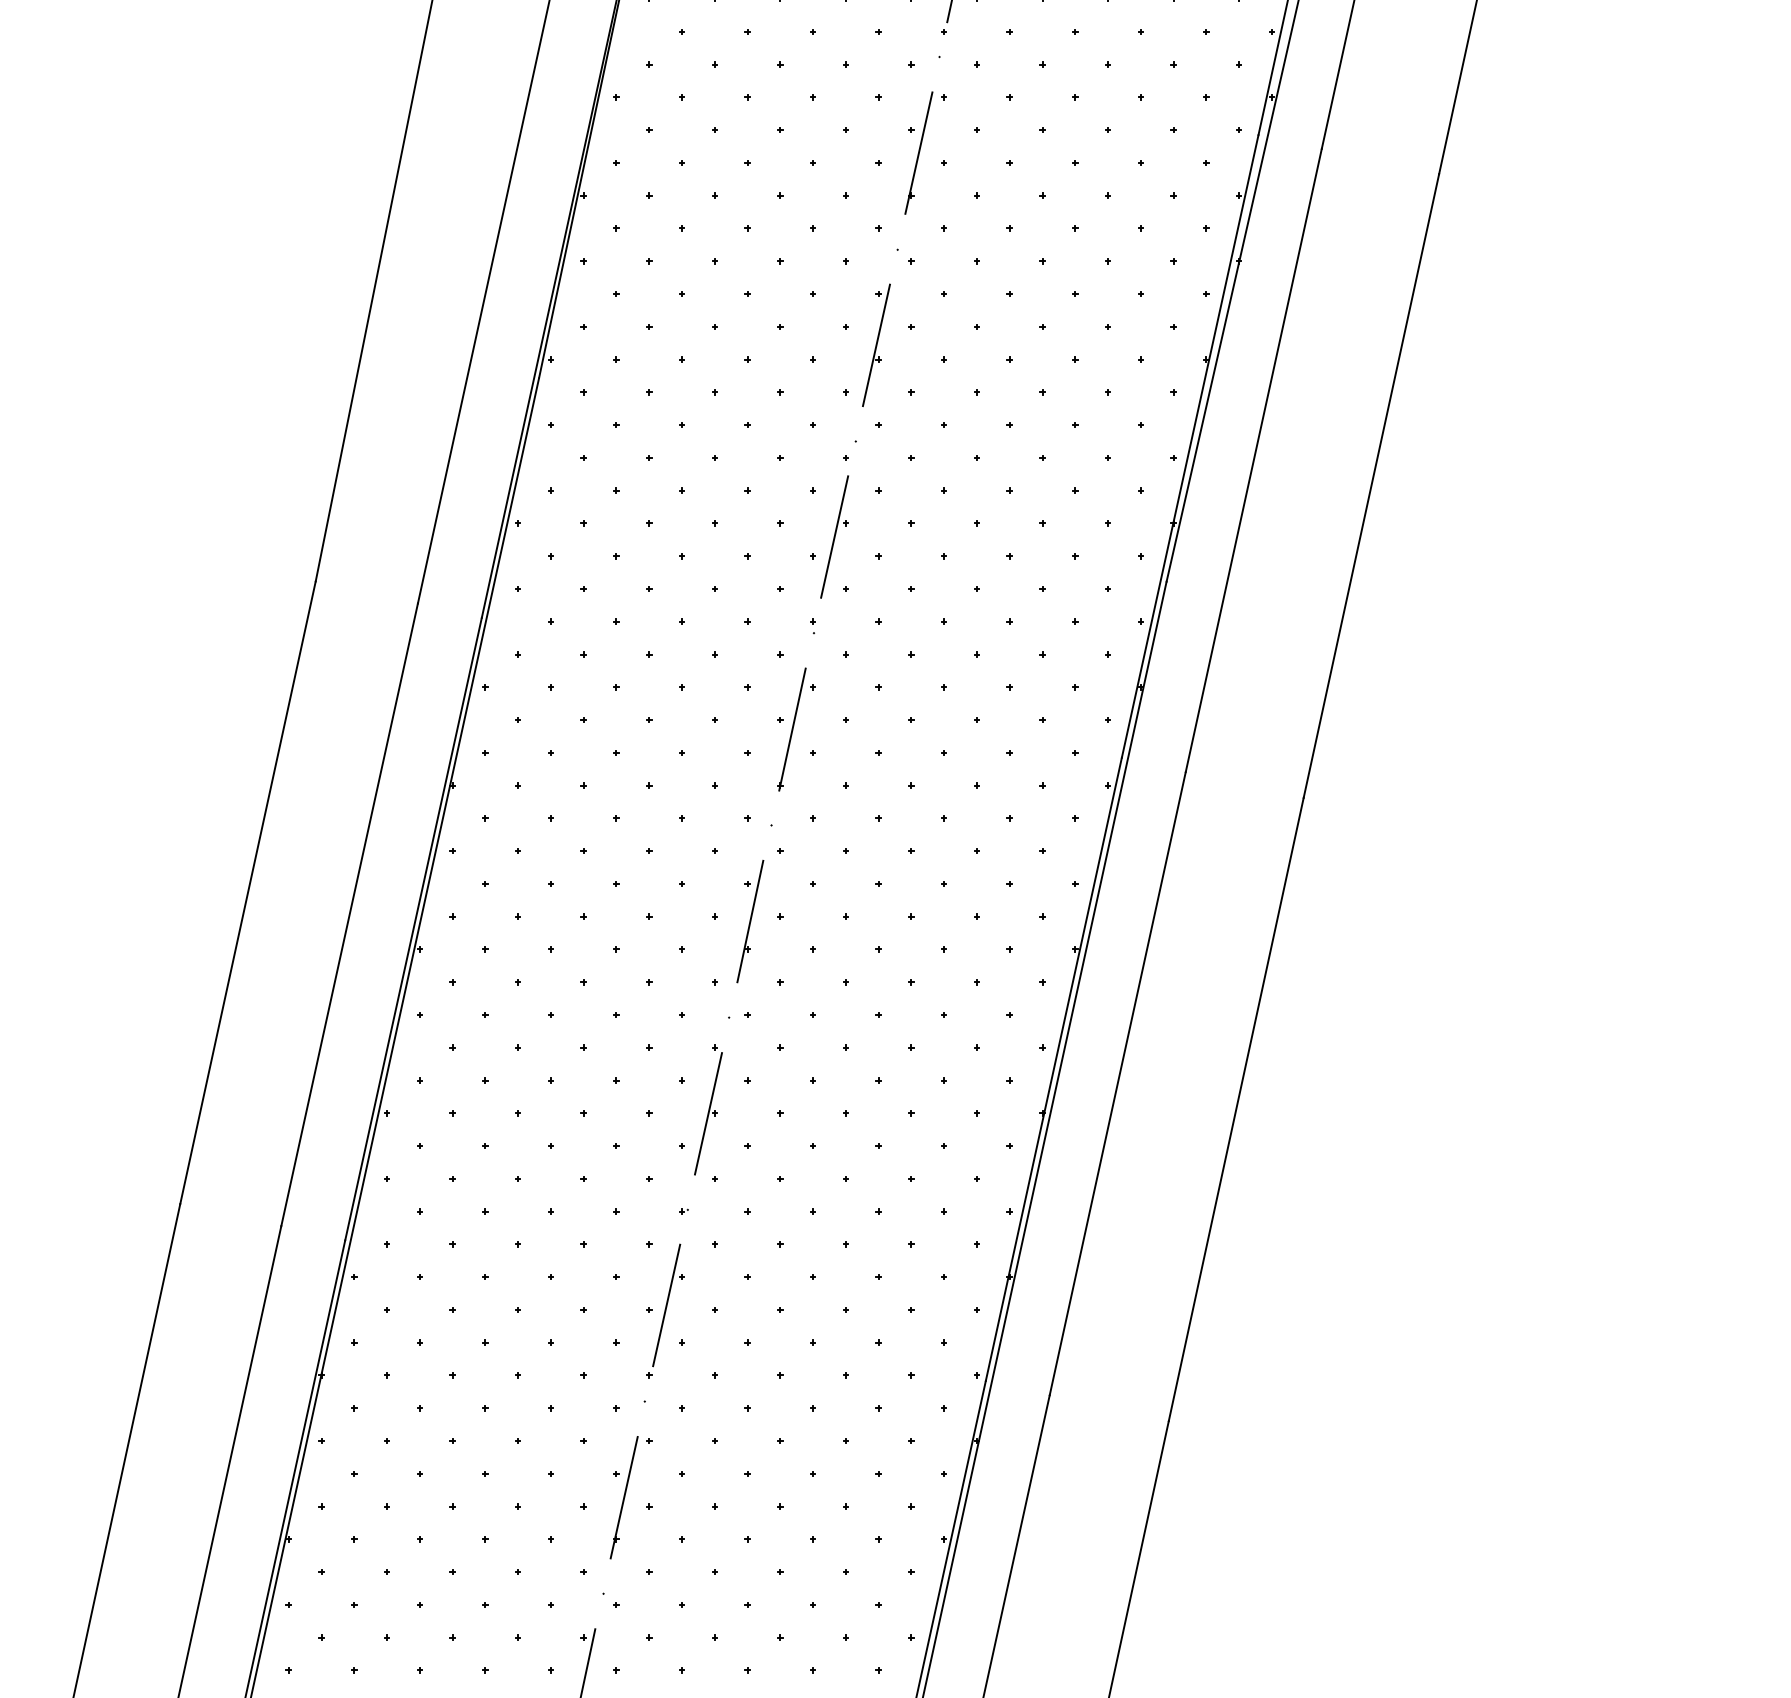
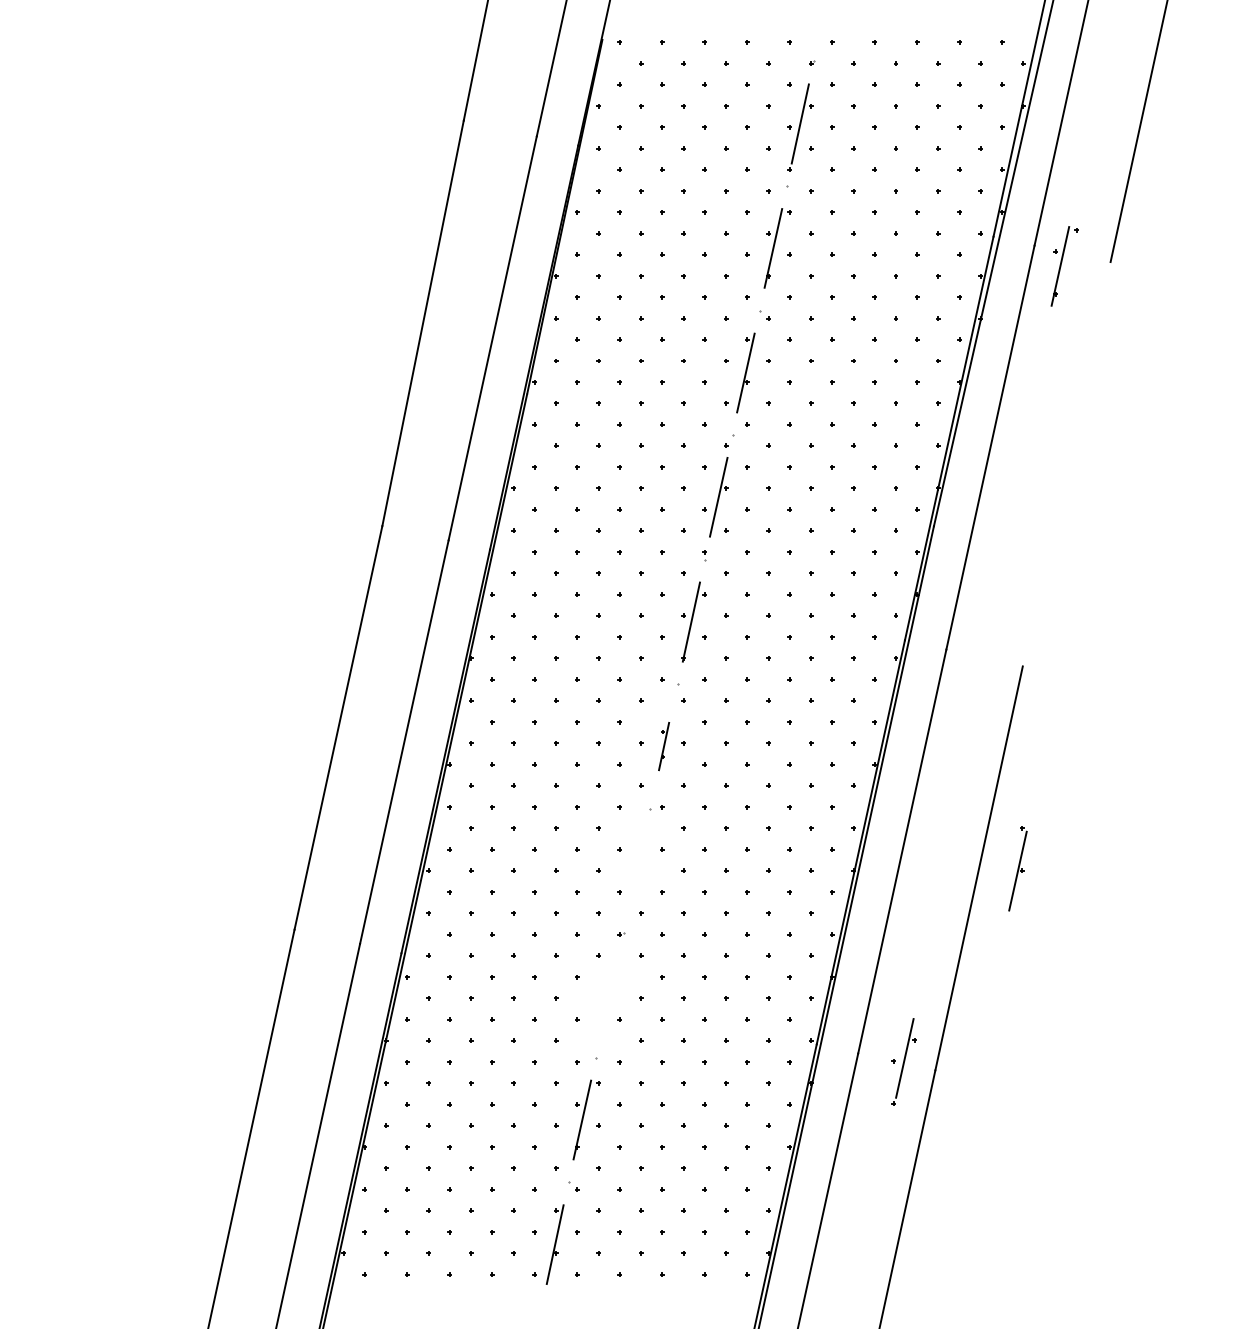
part: (1367, 181) -> (1064, 266), added
line: (1371, 486) -> (1066, 464), removed
part: (749, 921) -> (663, 746), size x0.6
part: (707, 1109) -> (1017, 868), moved
part: (664, 1310) -> (903, 1061), moved

